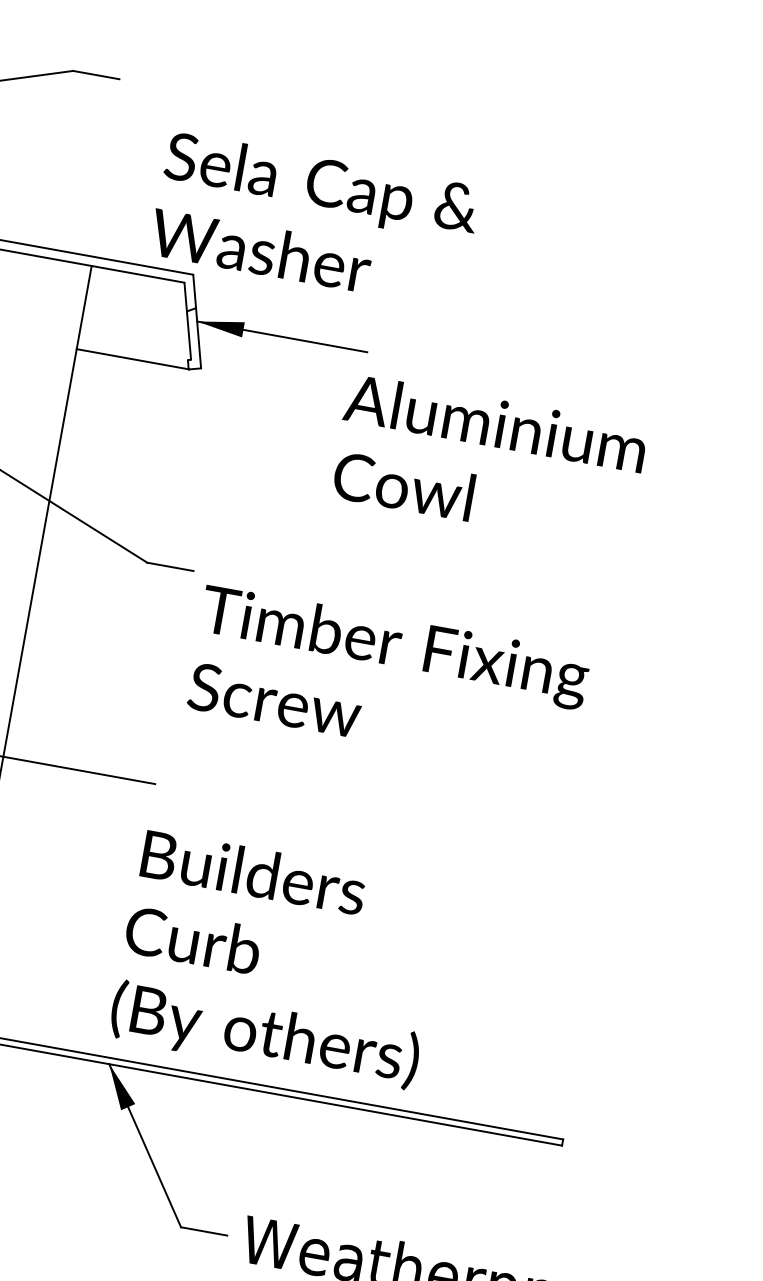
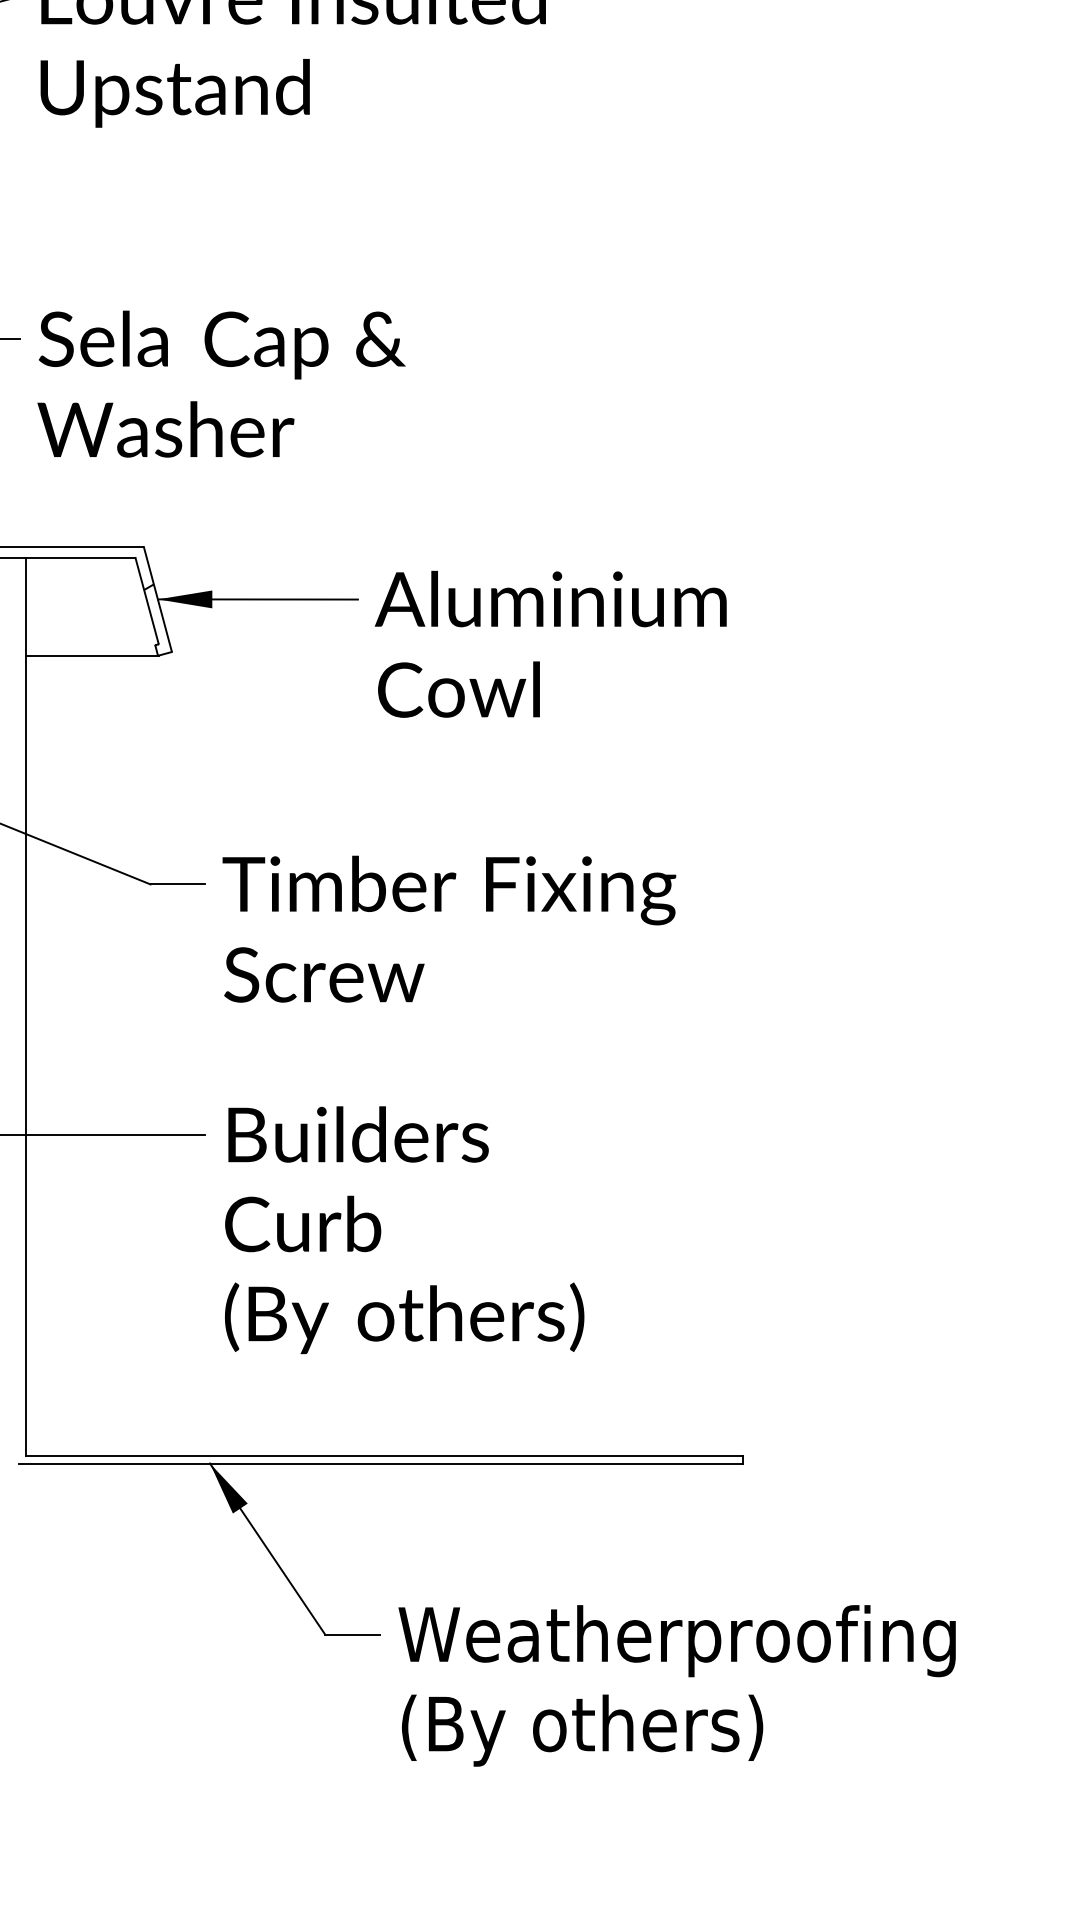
text: (315, 219) -> (221, 383), moved
text: (488, 460) -> (550, 643), moved
text: (388, 679) -> (449, 928), moved
text: (278, 961) -> (404, 1230), moved

